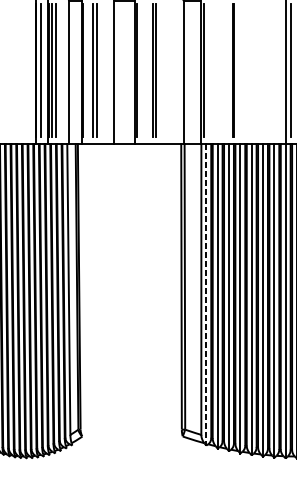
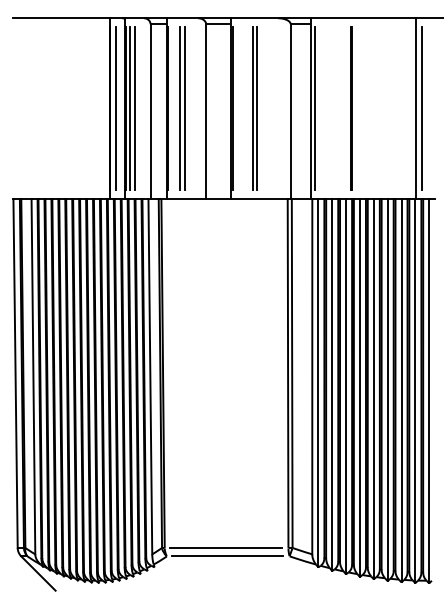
line: (206, 295) -> (318, 383), dashed -> solid
line: (130, 429) -> (225, 547), added
line: (131, 436) -> (227, 556), added

